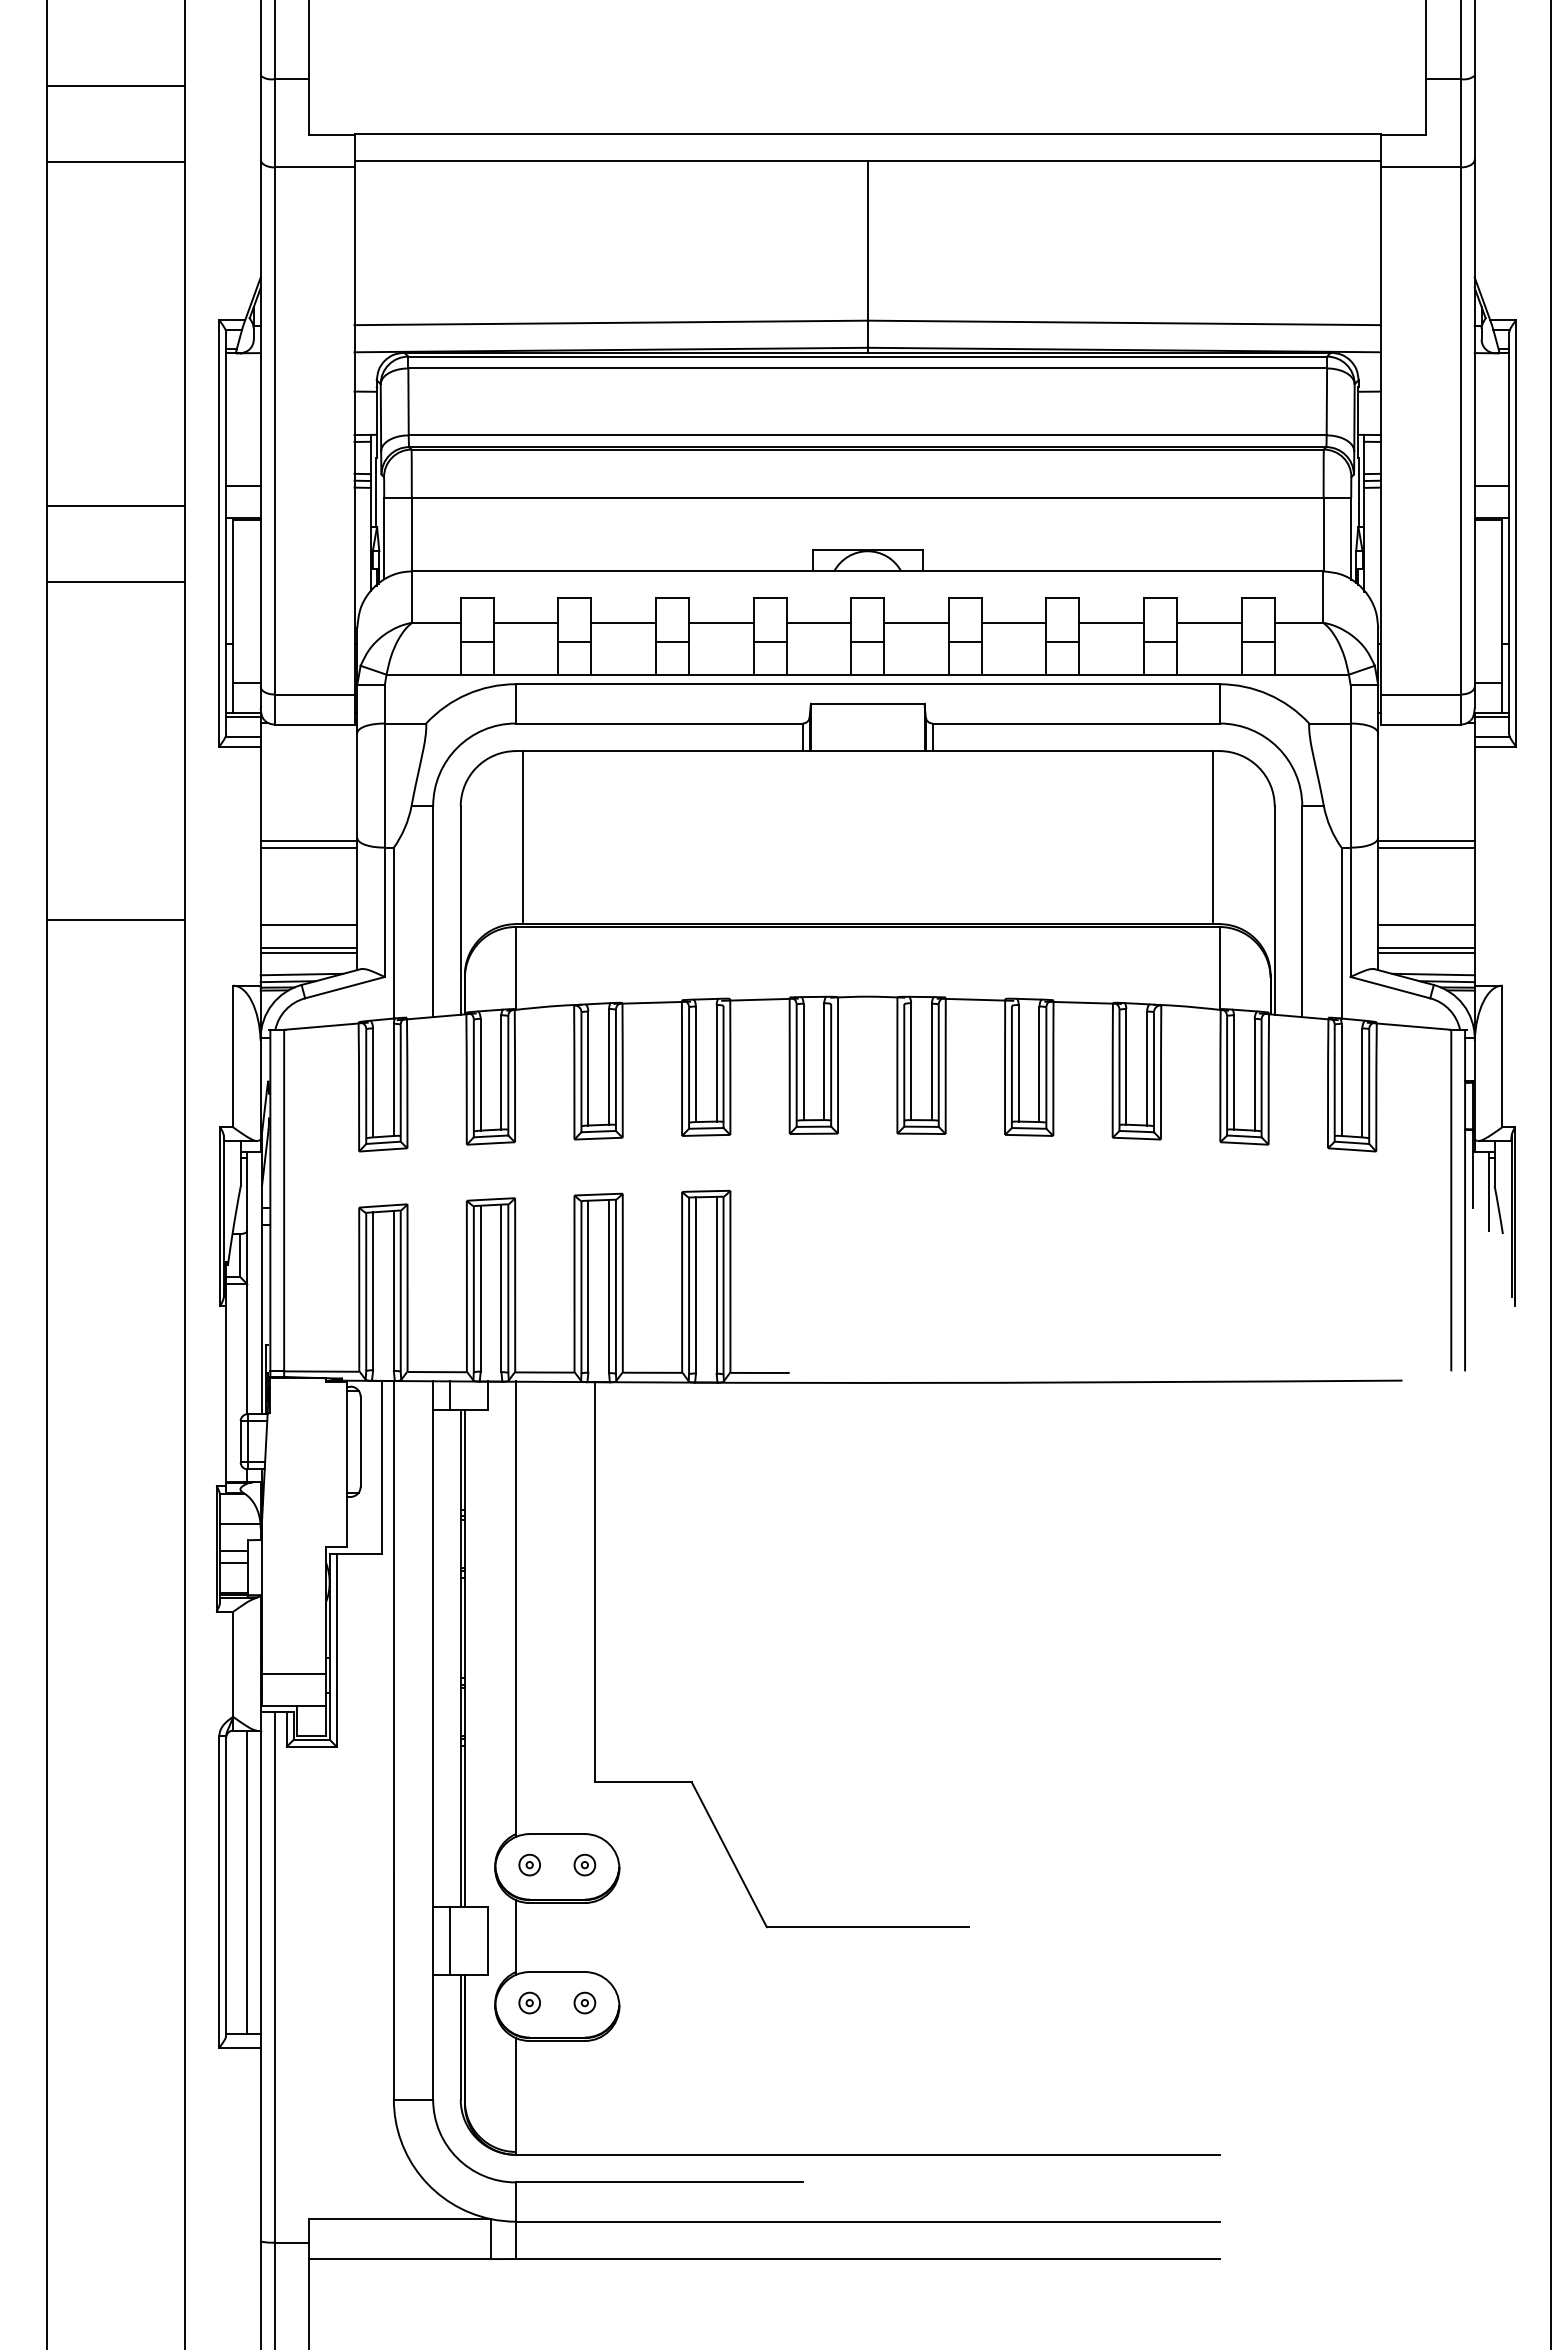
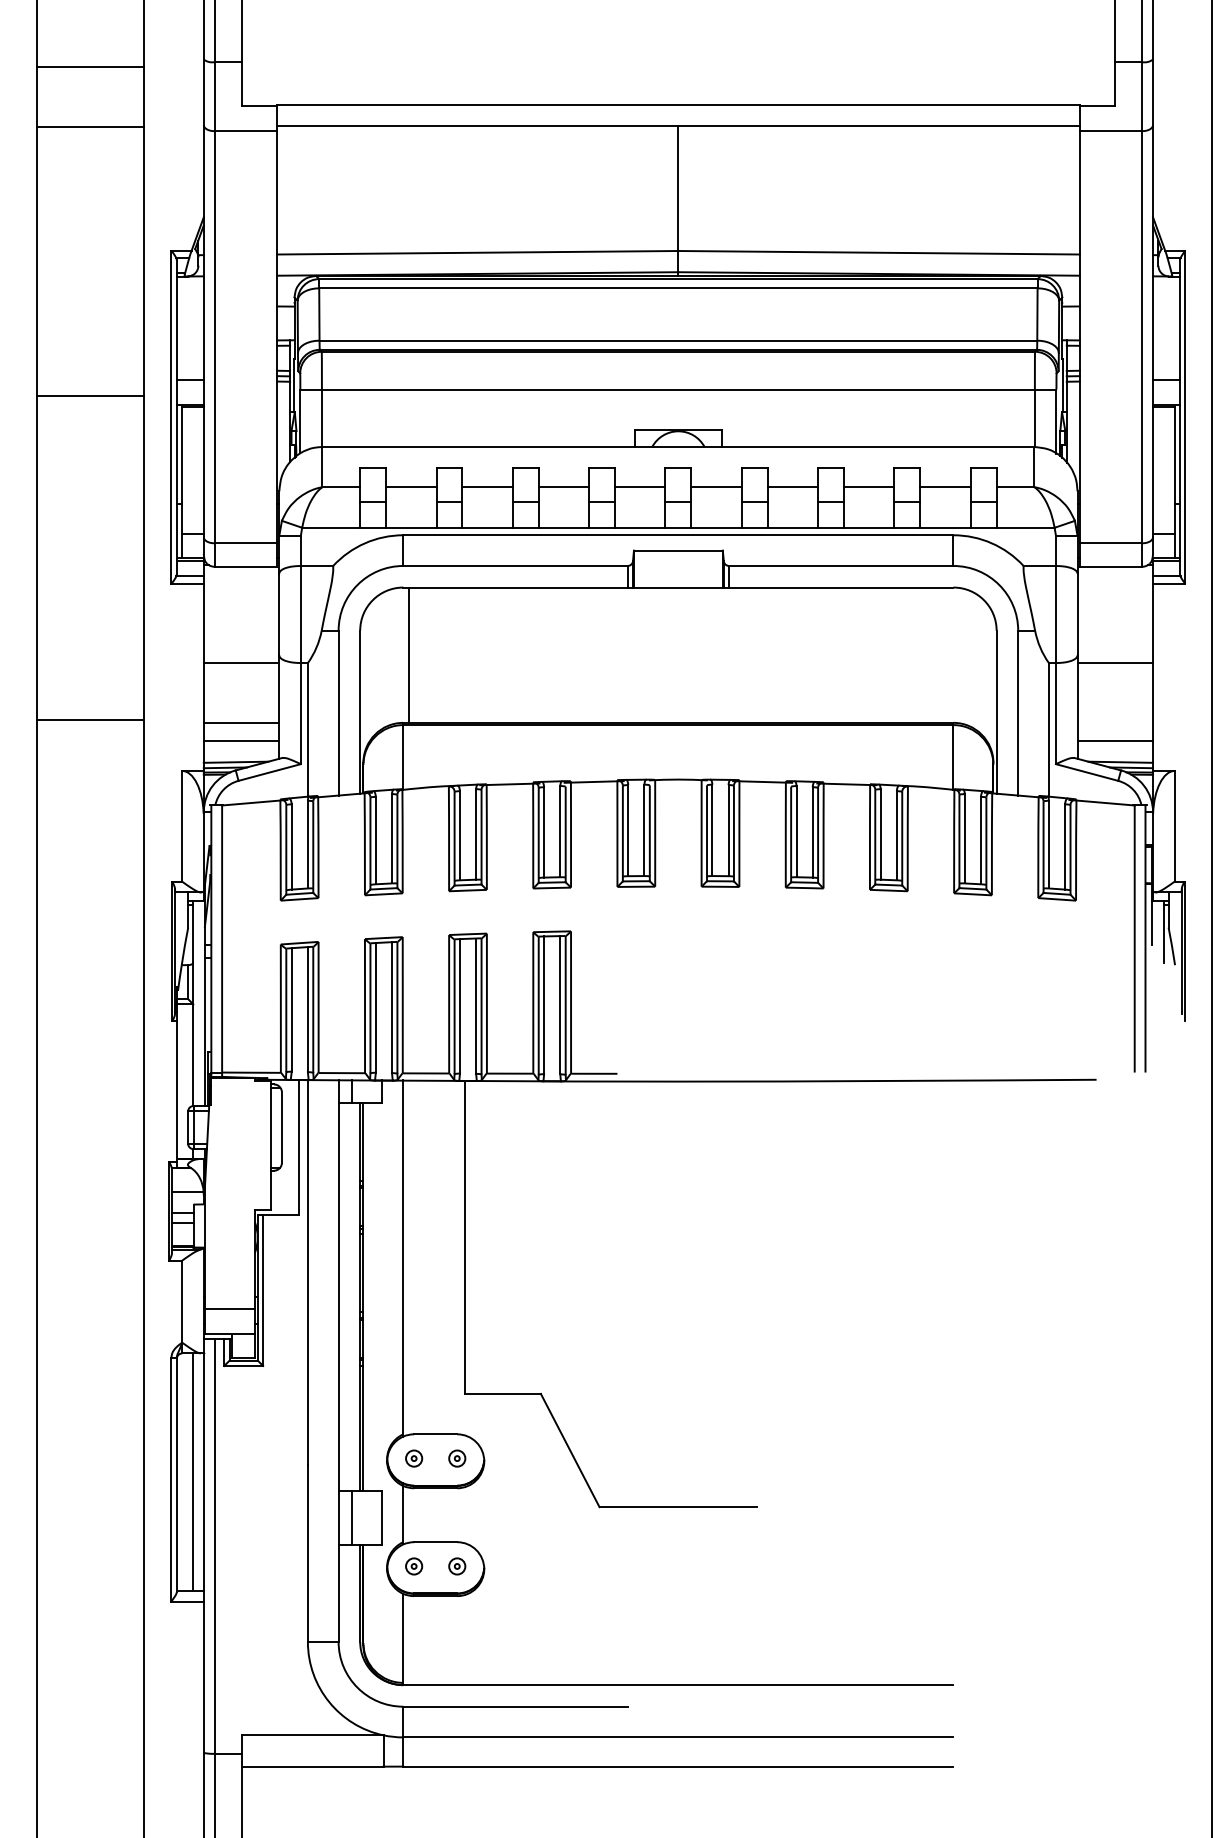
line: (115, 582) -> (90, 455), removed
line: (1212, 837) -> (947, 655), removed
line: (308, 840) -> (241, 657), removed
line: (1426, 840) -> (1115, 657), removed
line: (1426, 924) -> (1115, 723), removed
line: (308, 953) -> (241, 745), removed
line: (1426, 953) -> (1115, 745), removed

